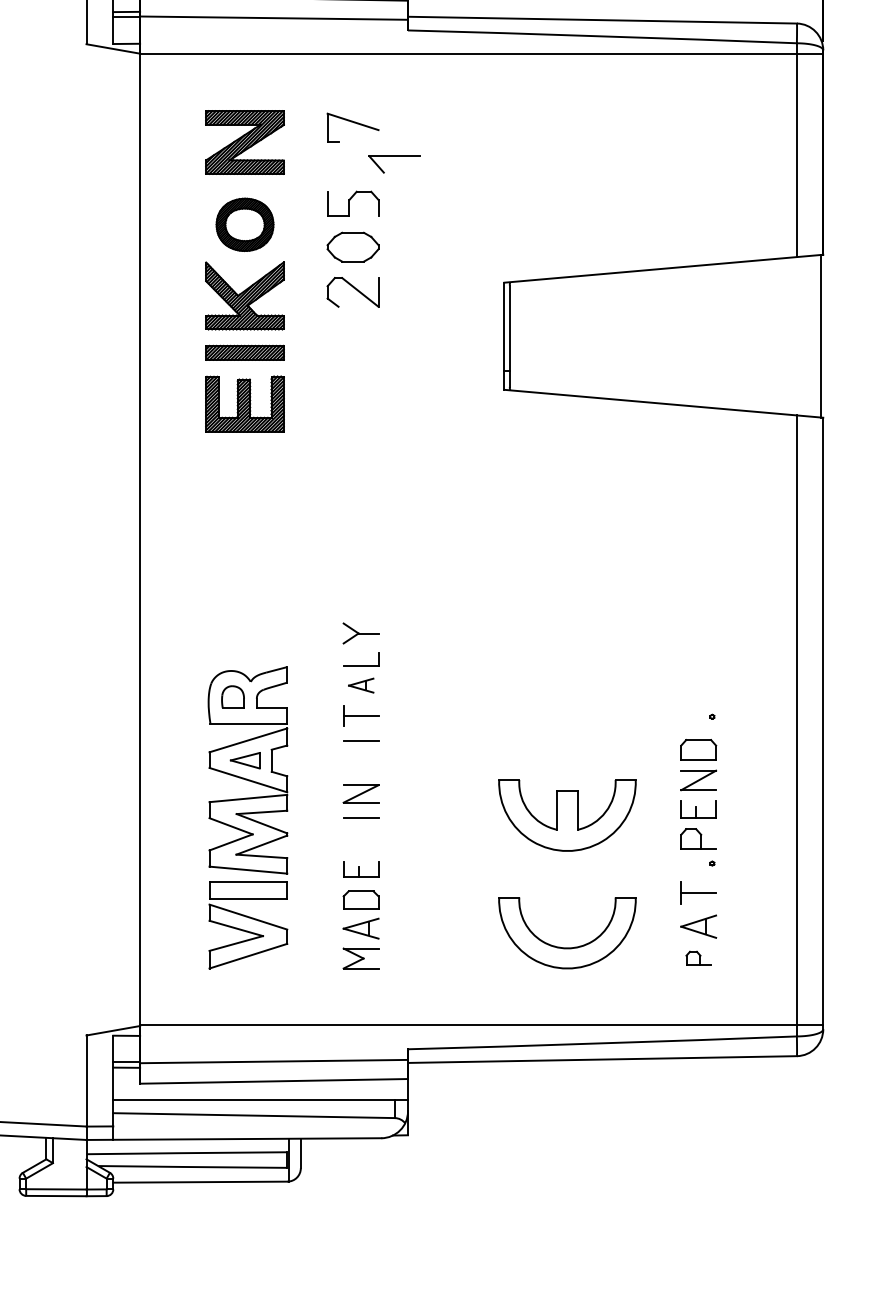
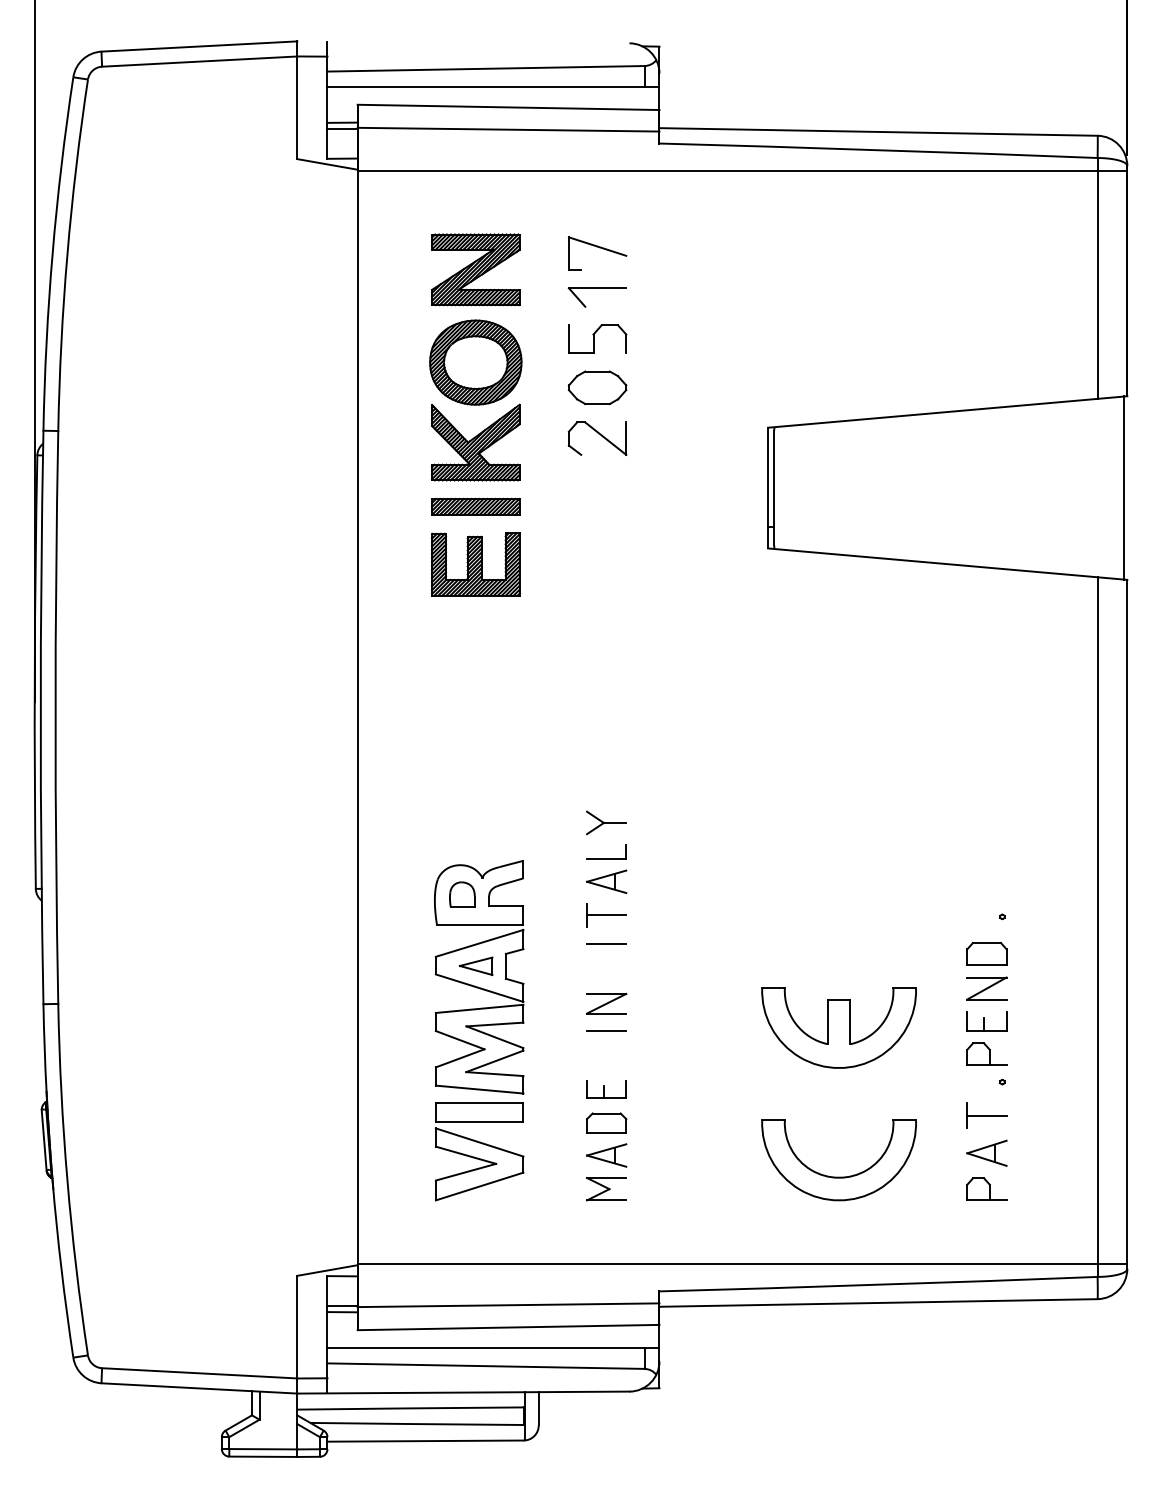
part: (393, 156) -> (596, 288), moved
part: (244, 224) -> (475, 362), size x1.43
part: (360, 685) -> (606, 881), size x1.43
part: (698, 957) -> (986, 1188), size x1.43

